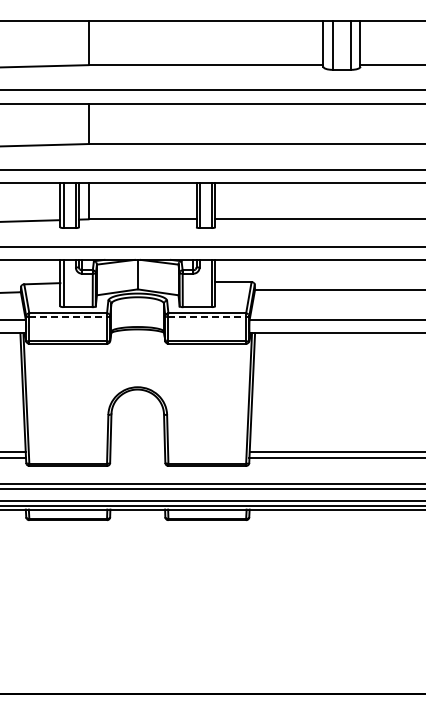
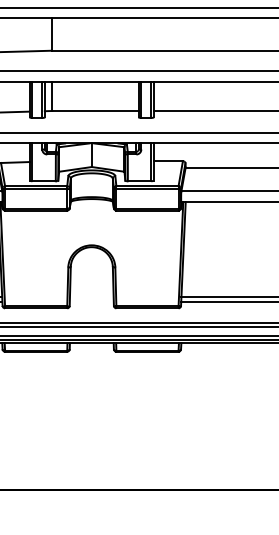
line: (68, 317) -> (36, 189), dashed -> solid
line: (207, 317) -> (147, 189), dashed -> solid

